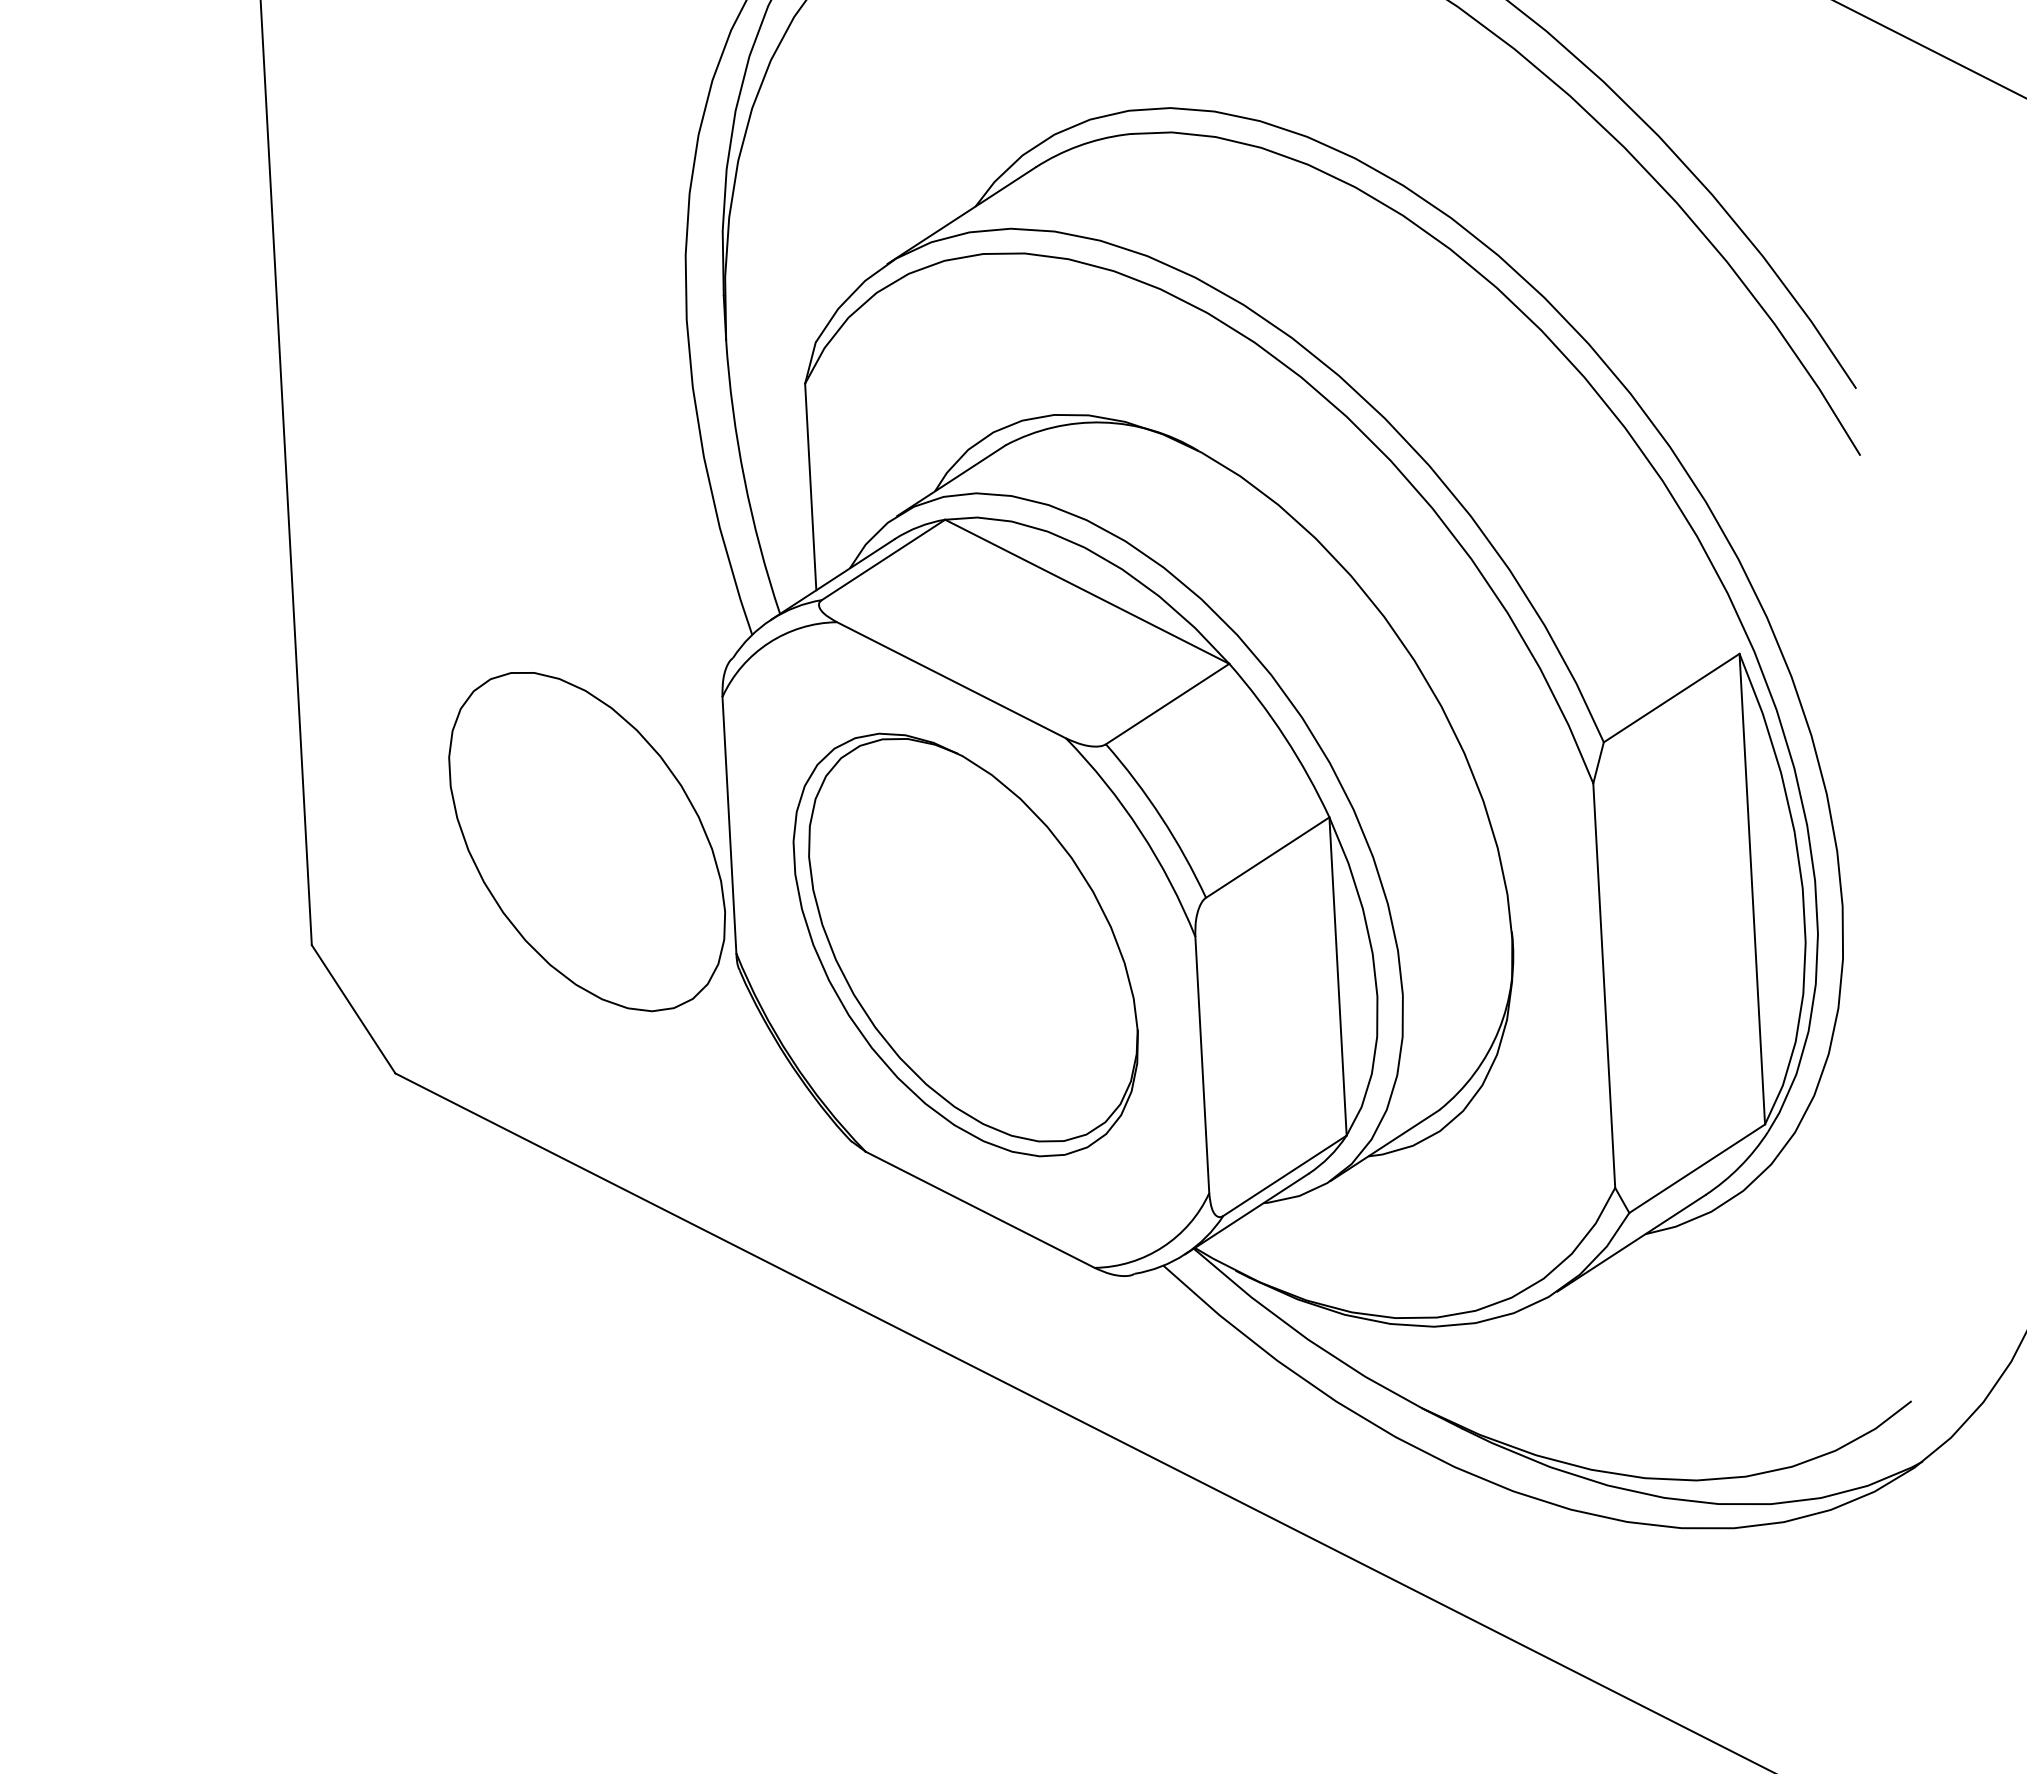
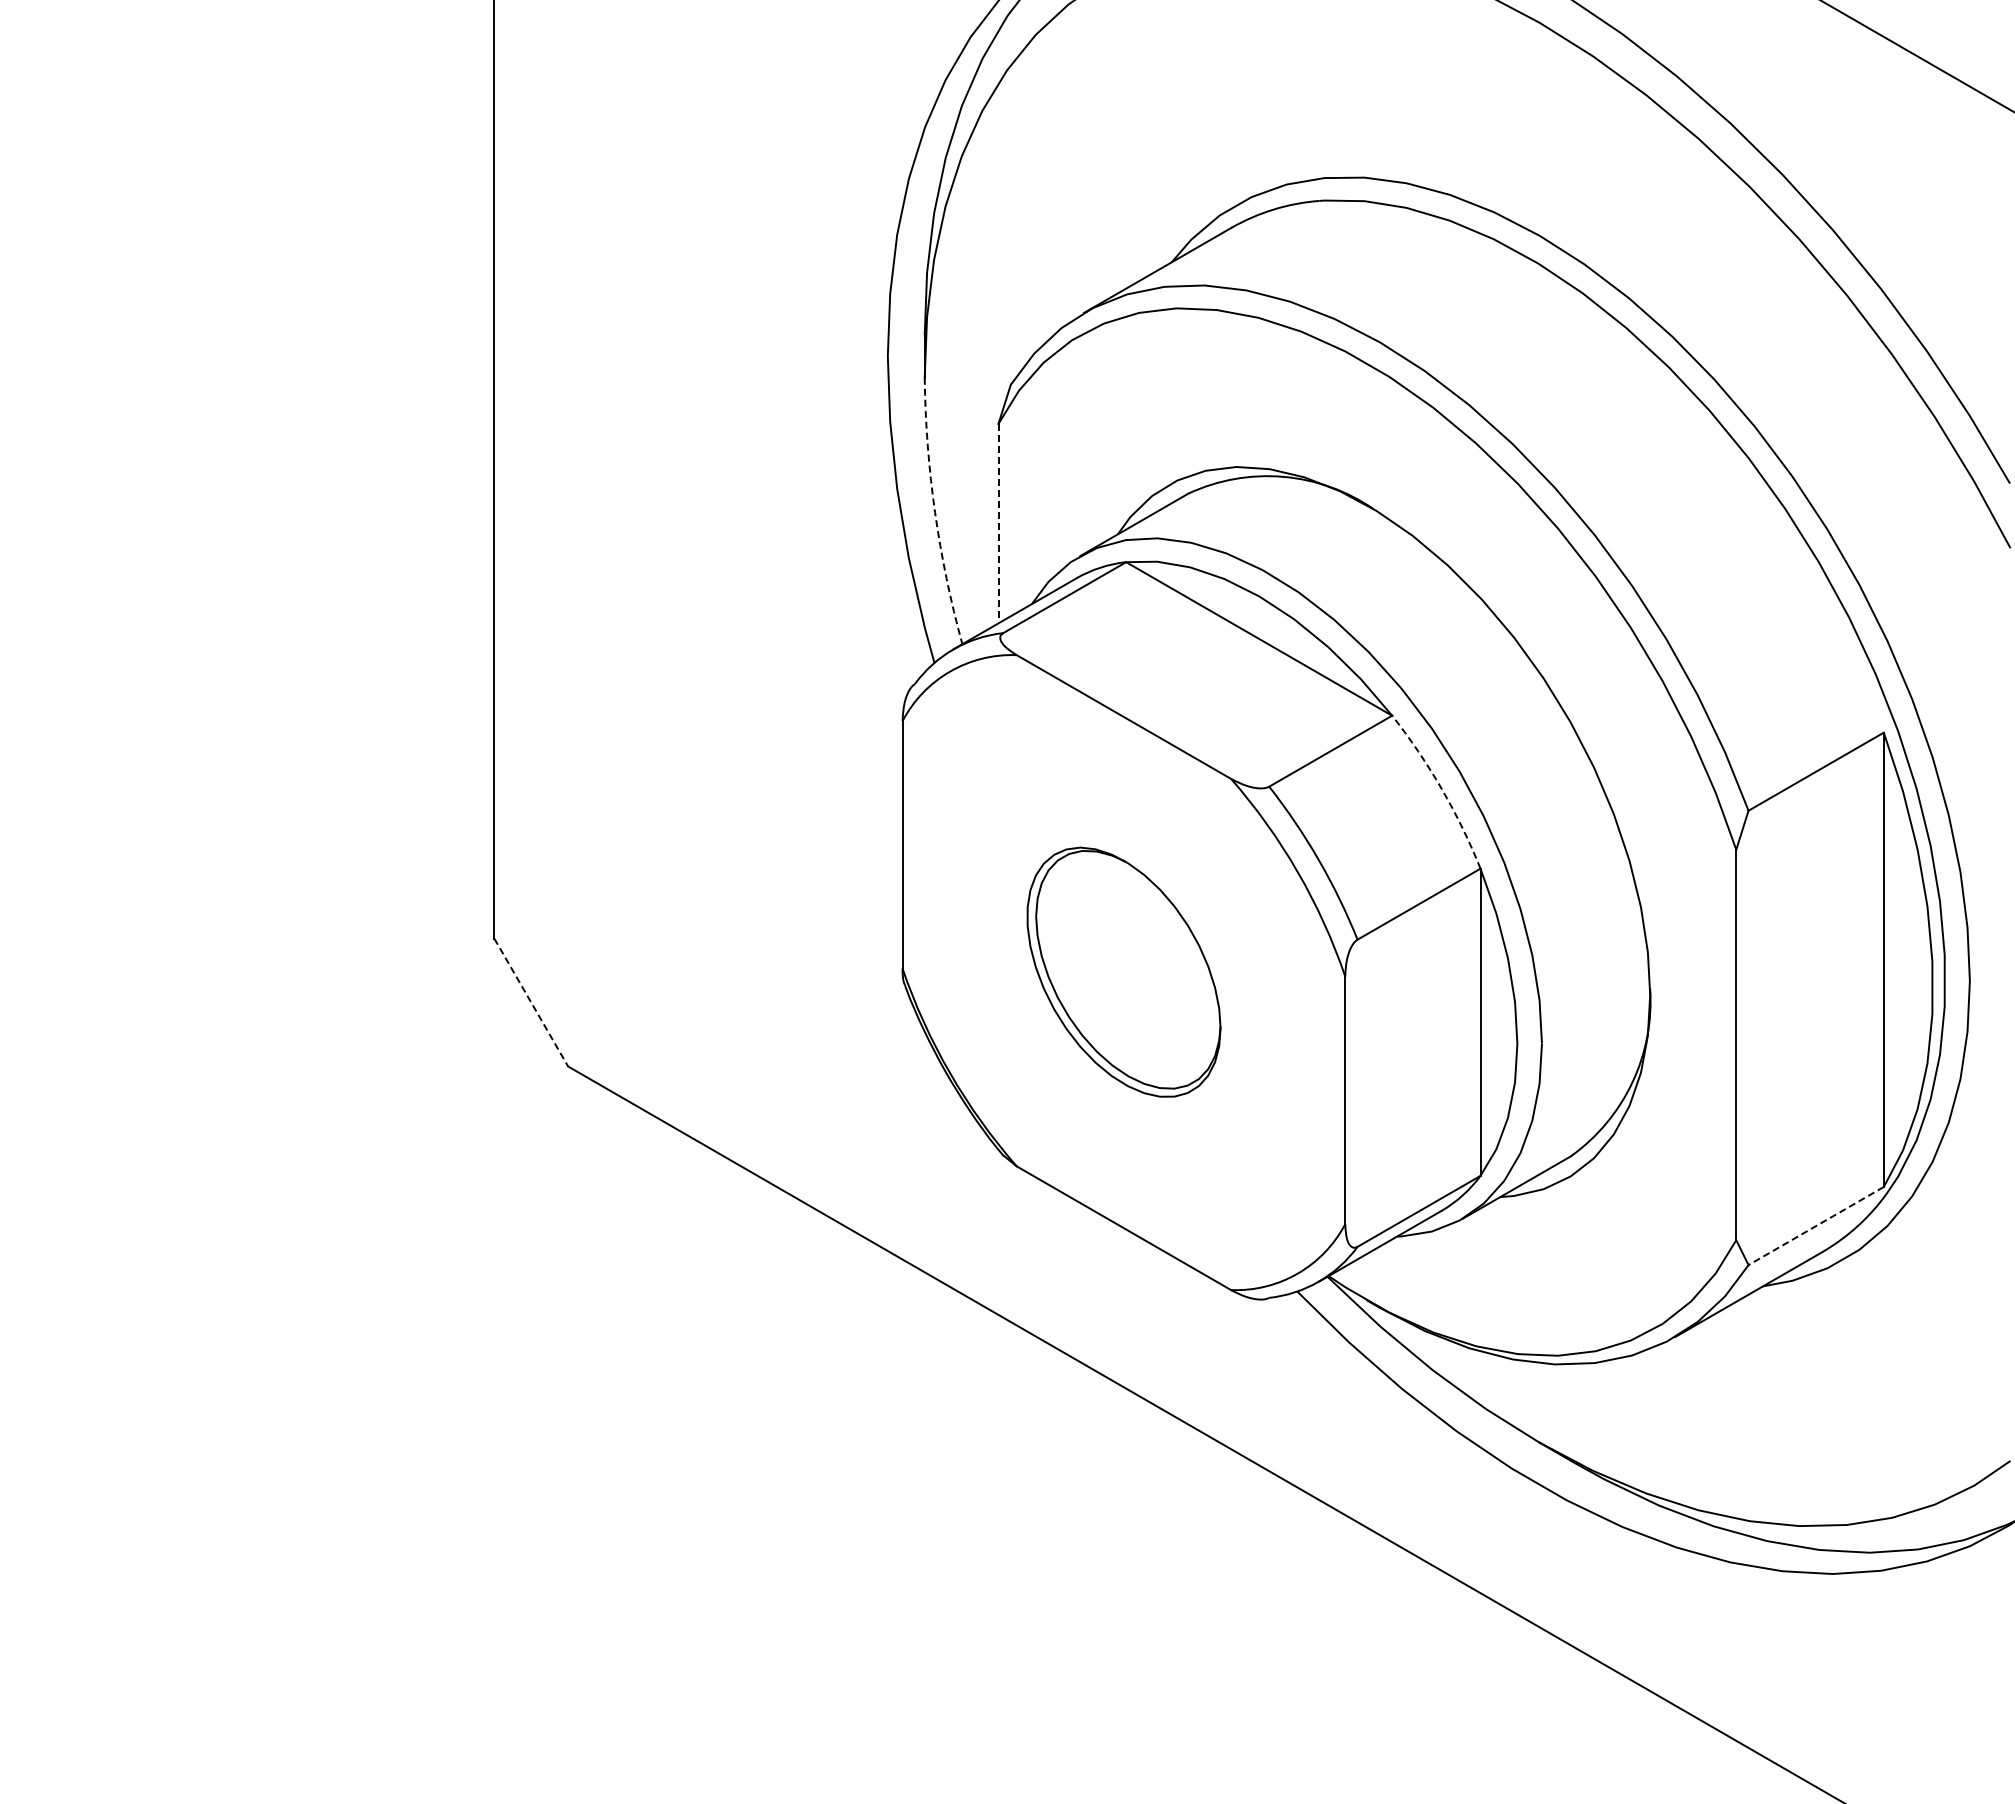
arc: (744, 478) -> (935, 512), solid -> dashed
line: (810, 486) -> (998, 523), solid -> dashed
arc: (1284, 737) -> (1441, 789), solid -> dashed
part: (586, 841) -> (764, 853), removed
part: (965, 943) -> (1123, 971), size x0.6
line: (353, 1009) -> (531, 1002), solid -> dashed
line: (1696, 1169) -> (1815, 1226), solid -> dashed

